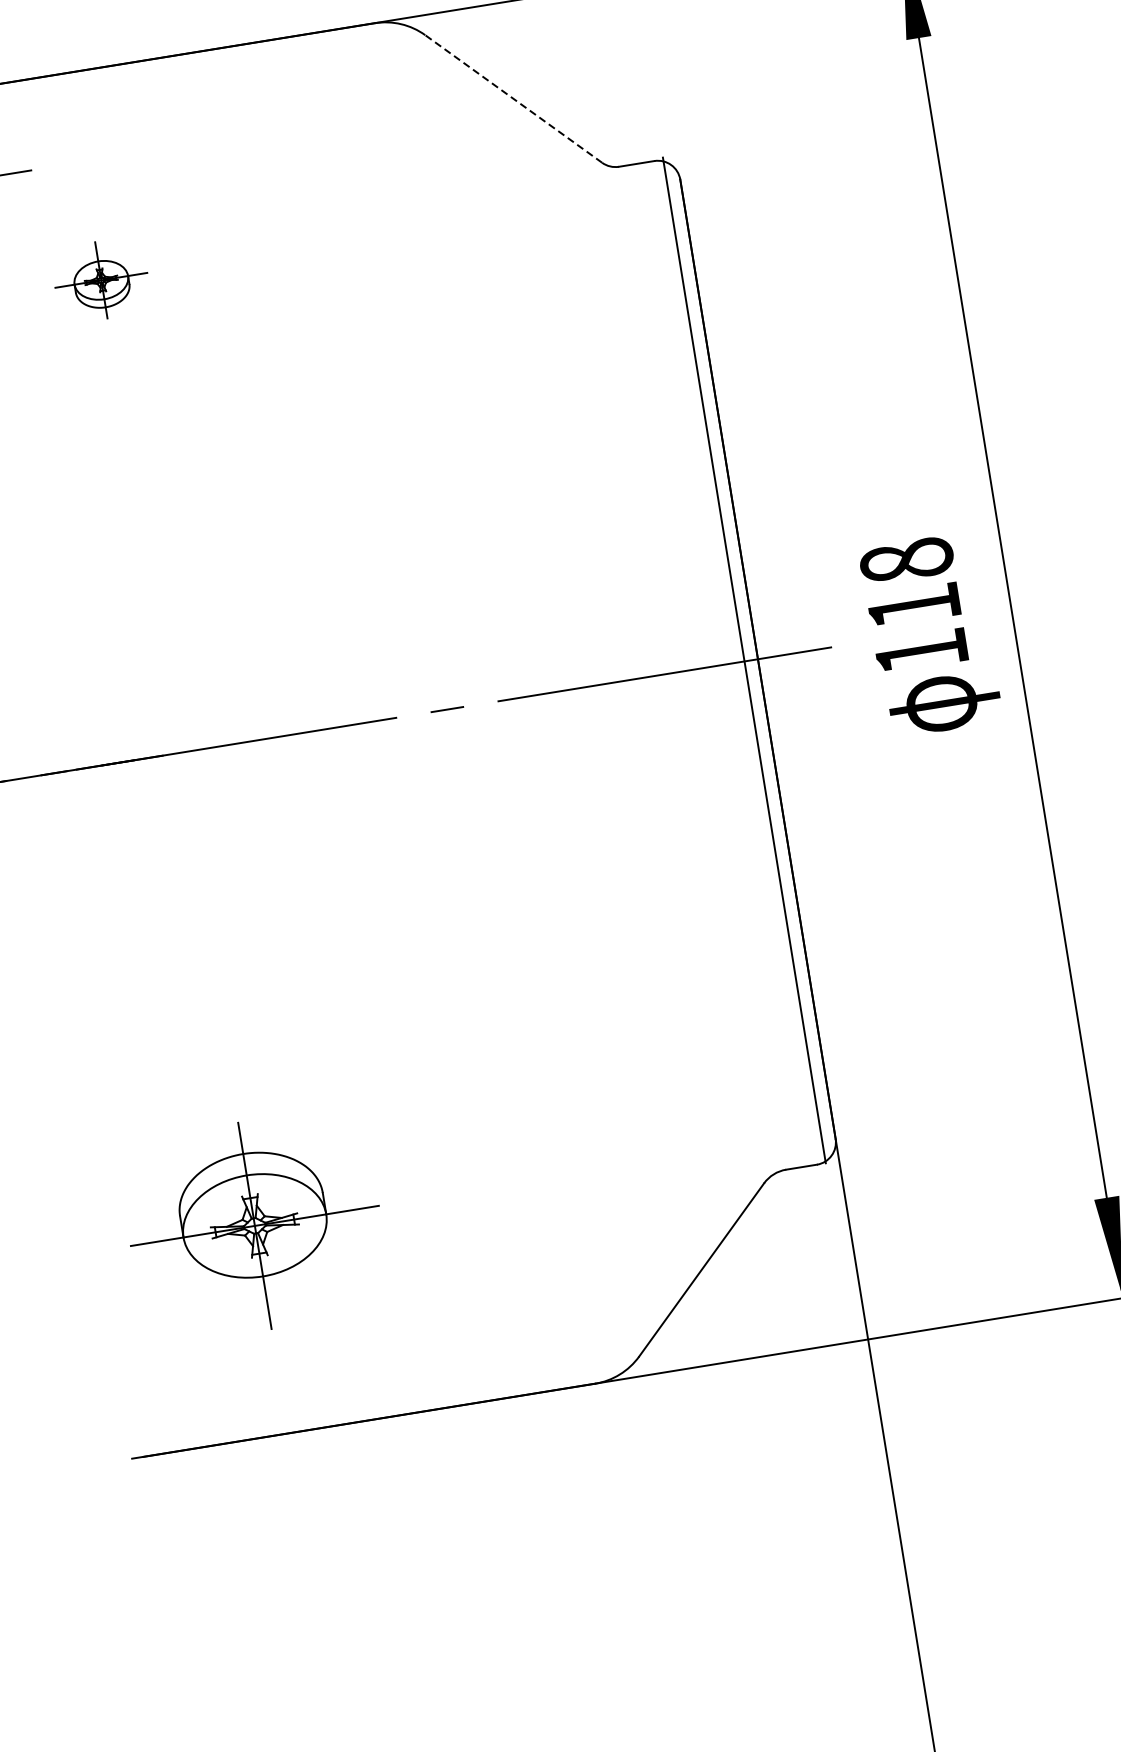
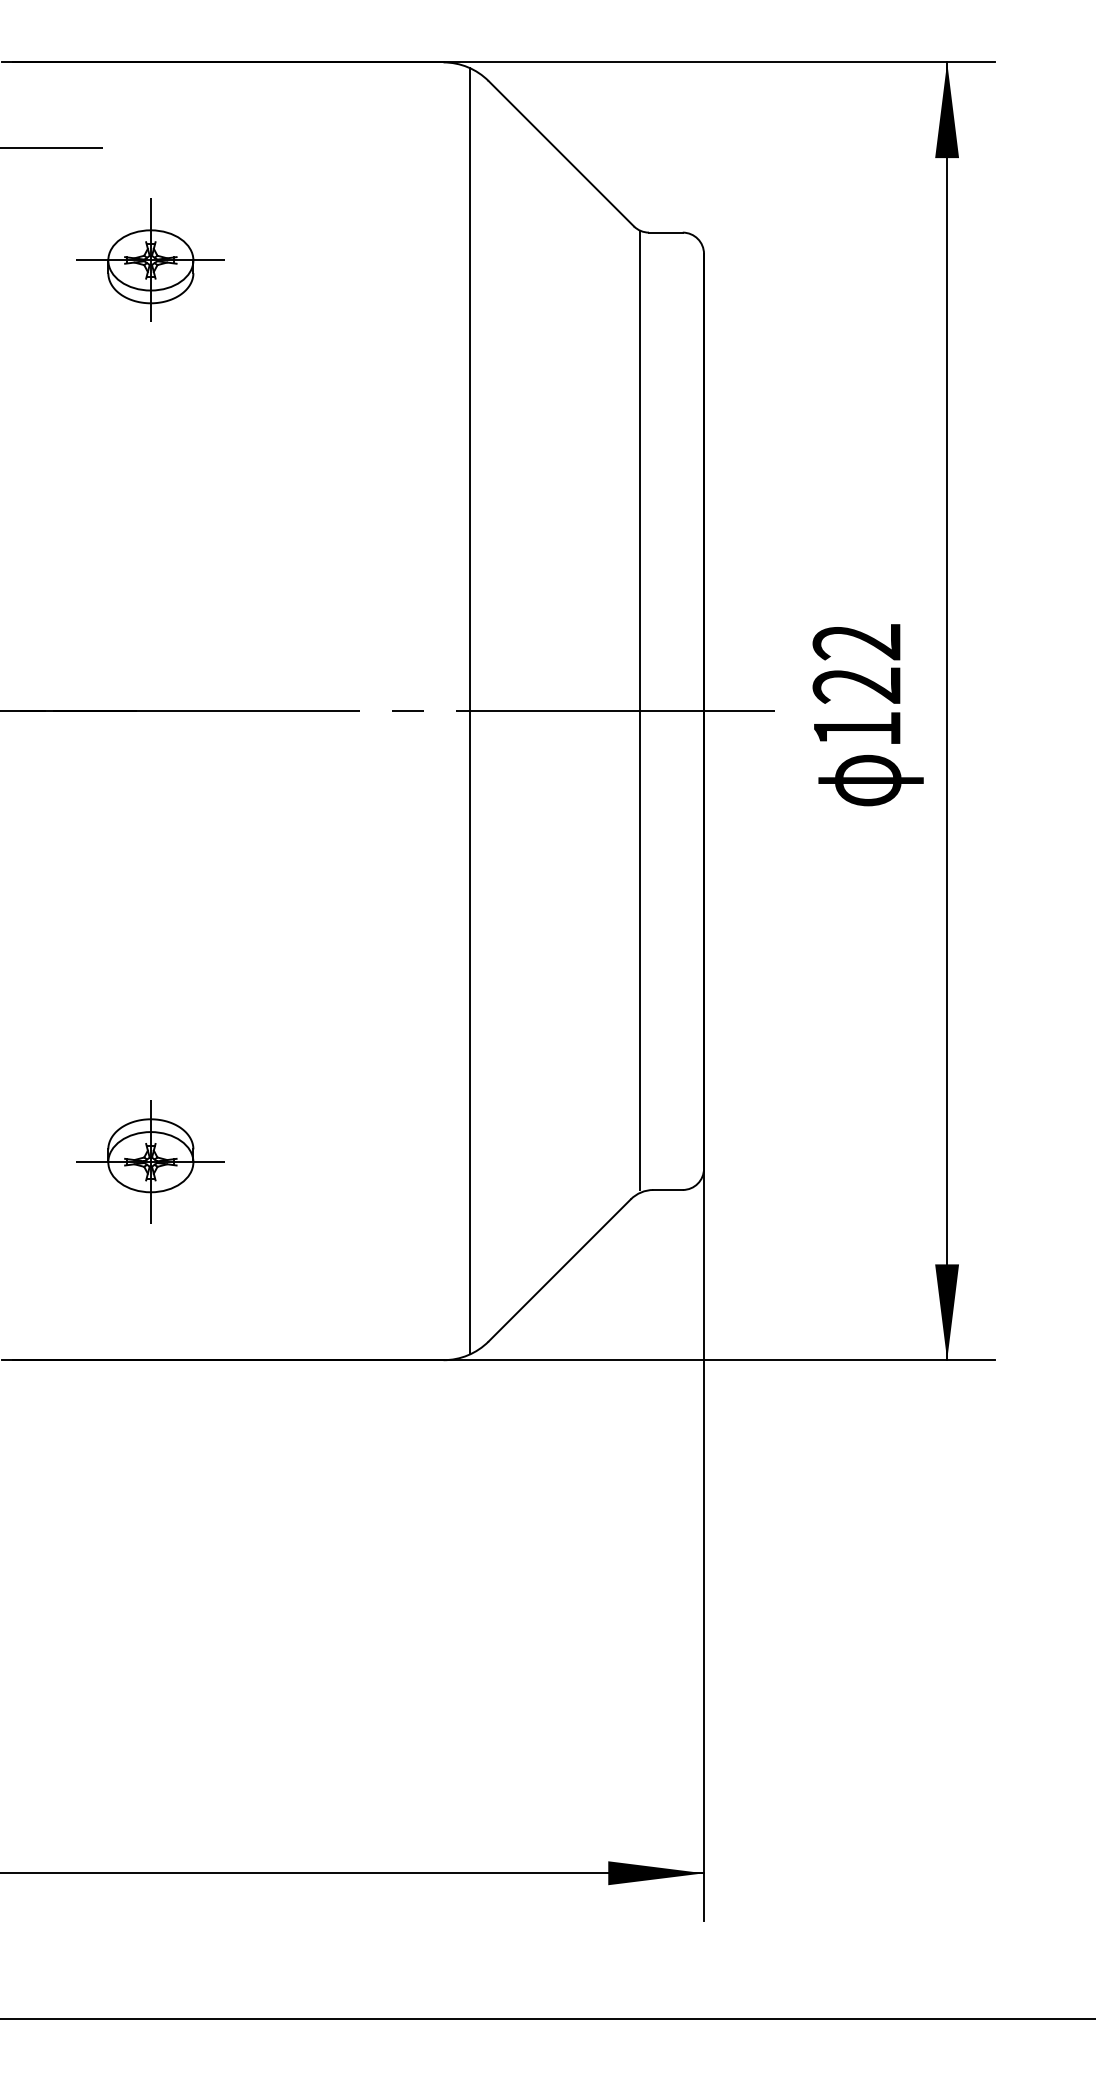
line: (513, 98) -> (561, 153), dashed -> solid
part: (100, 279) -> (150, 259), size x1.67
text: (909, 583) -> (856, 663), 118 -> 122
line: (744, 660) -> (640, 710), moved
line: (513, 699) -> (470, 711), added
part: (254, 1225) -> (150, 1161), size x0.62

